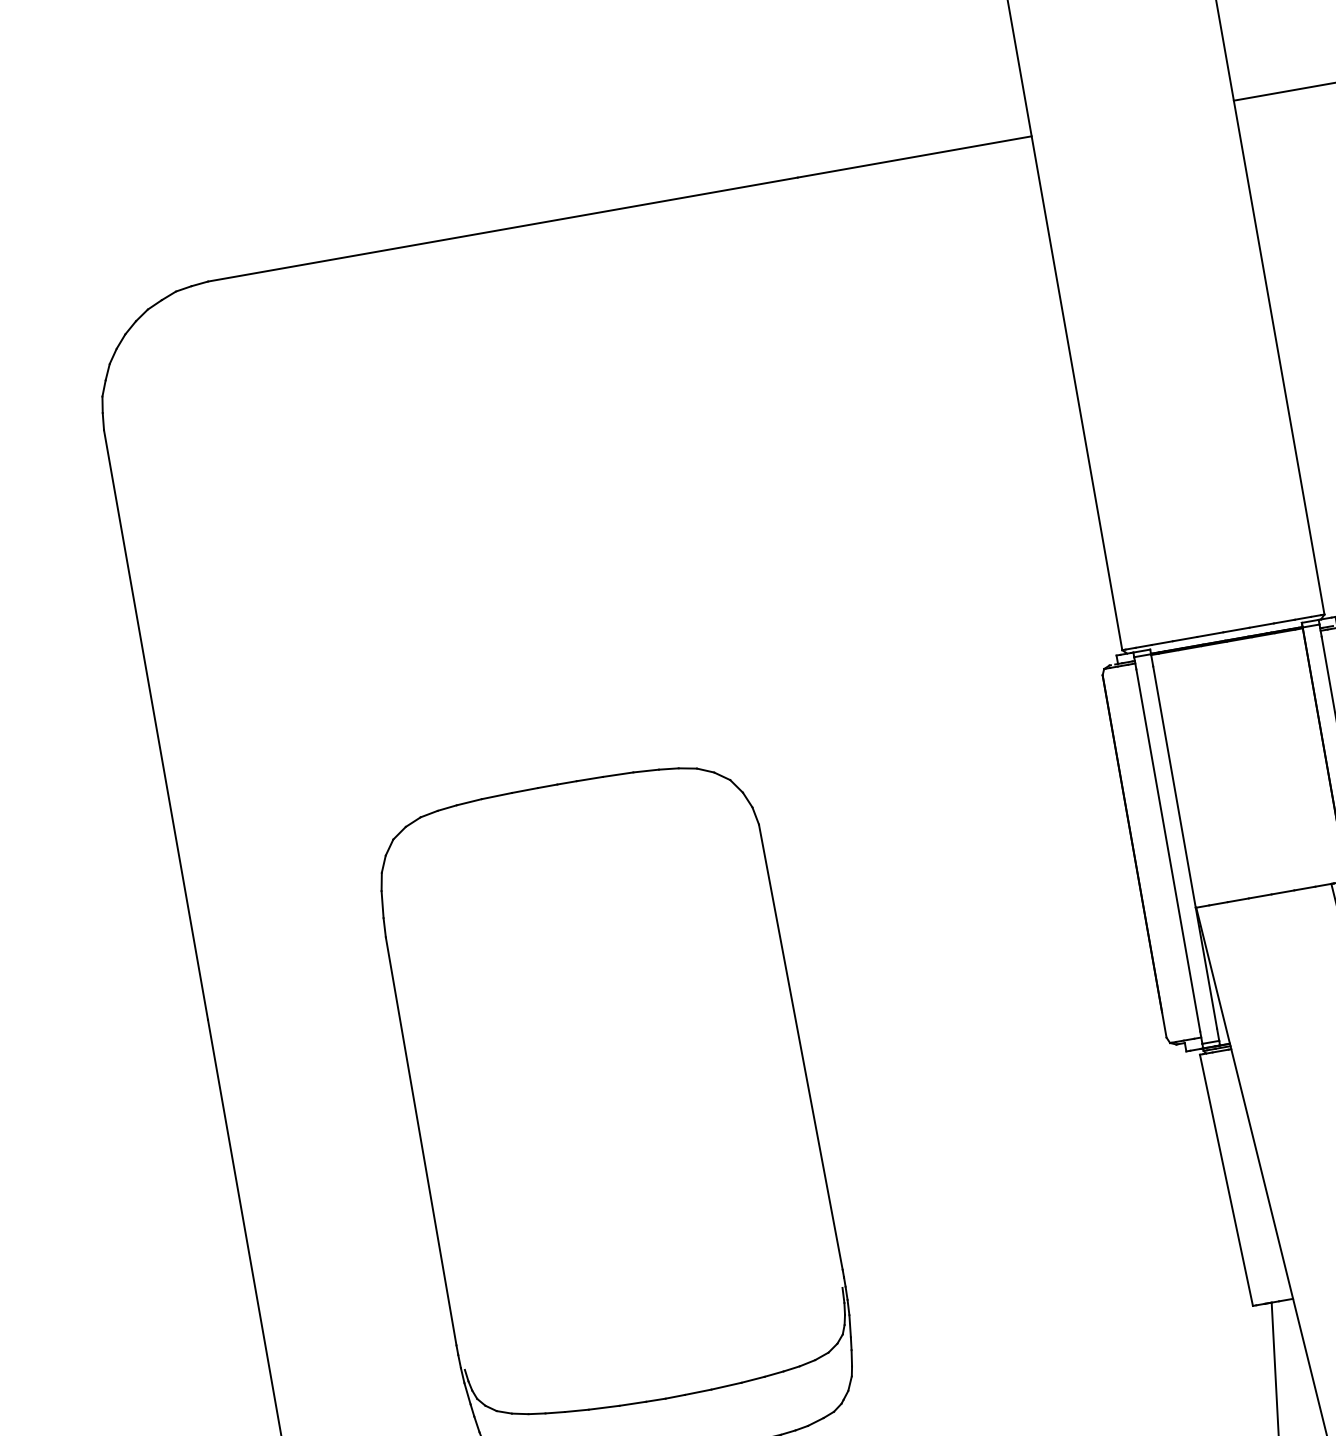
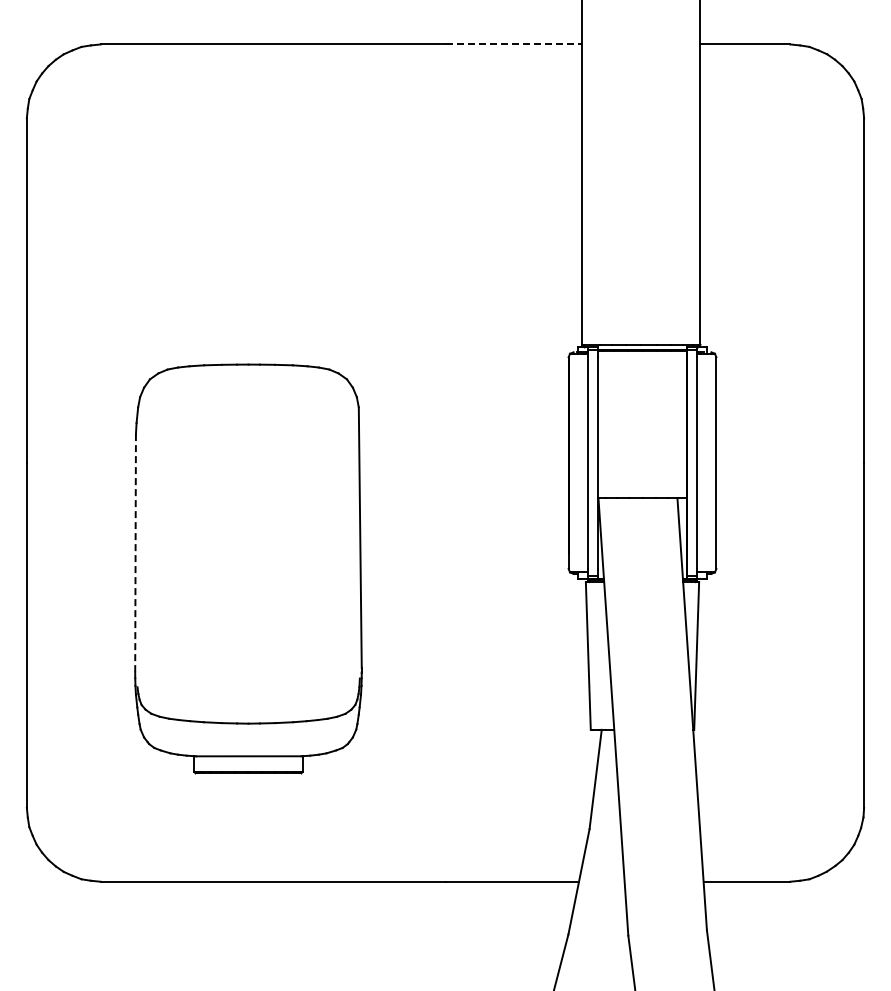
line: (915, 156) -> (514, 44), solid -> dashed
line: (421, 1141) -> (135, 553), solid -> dashed

